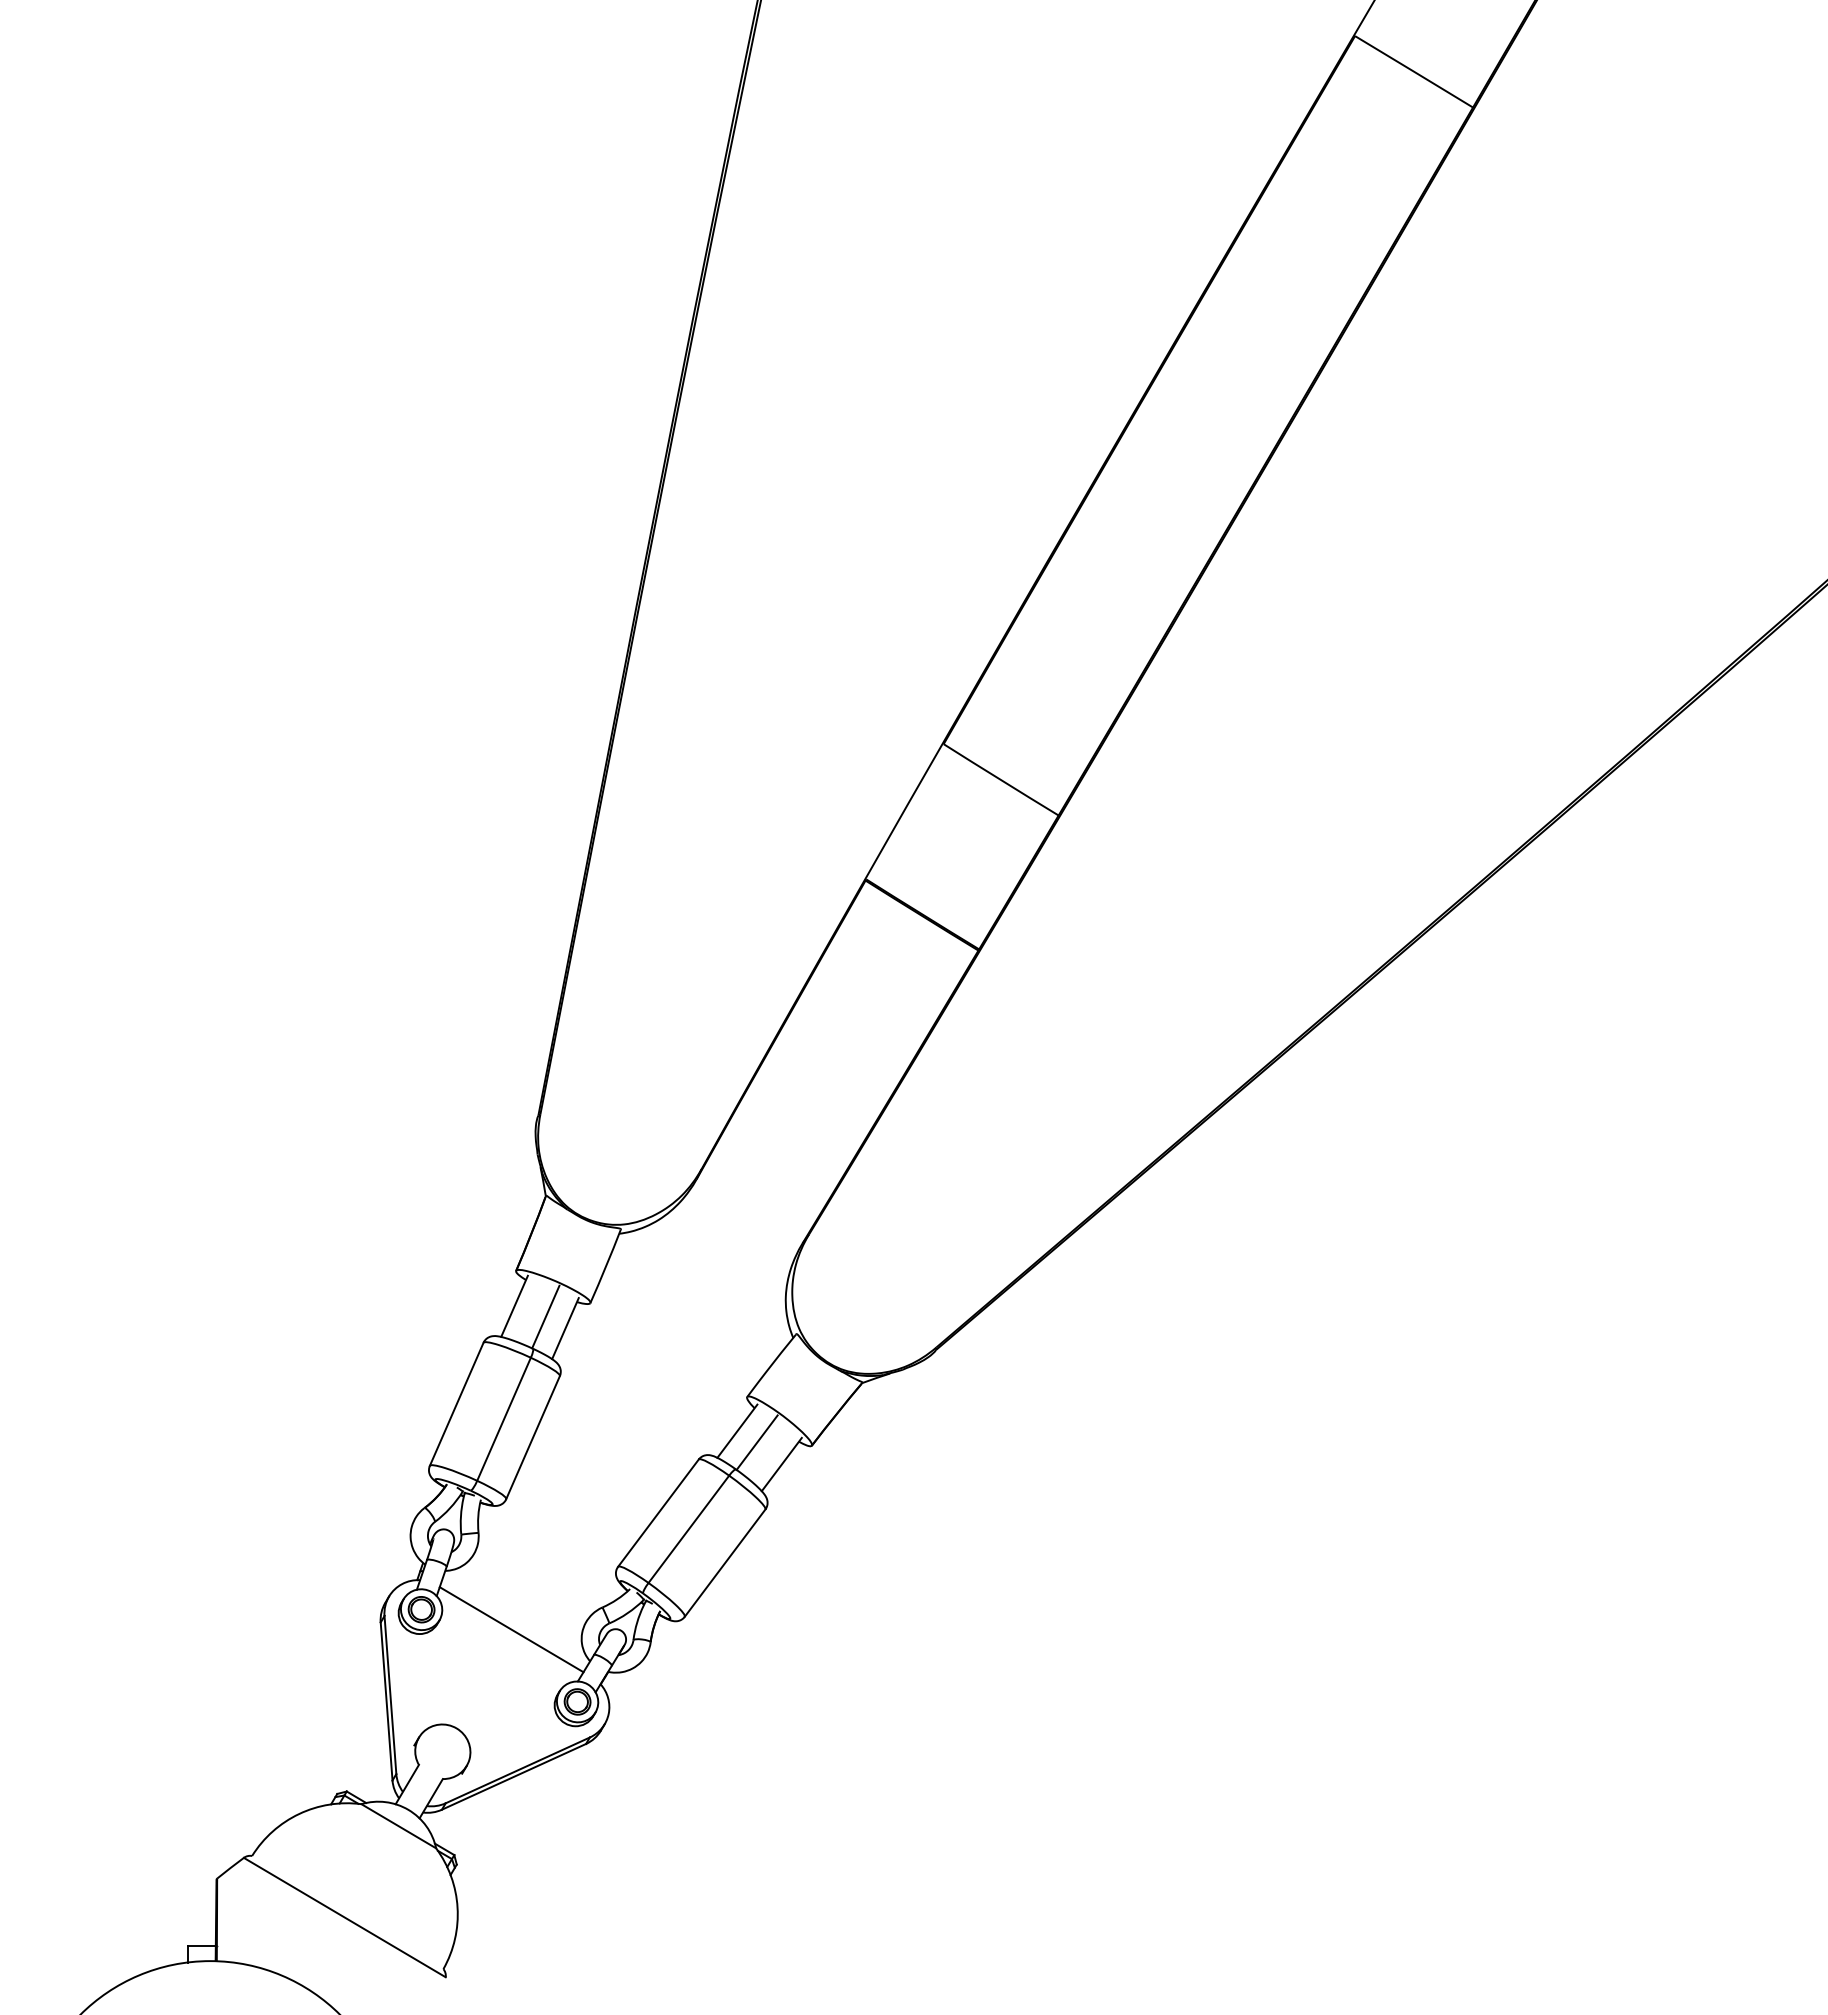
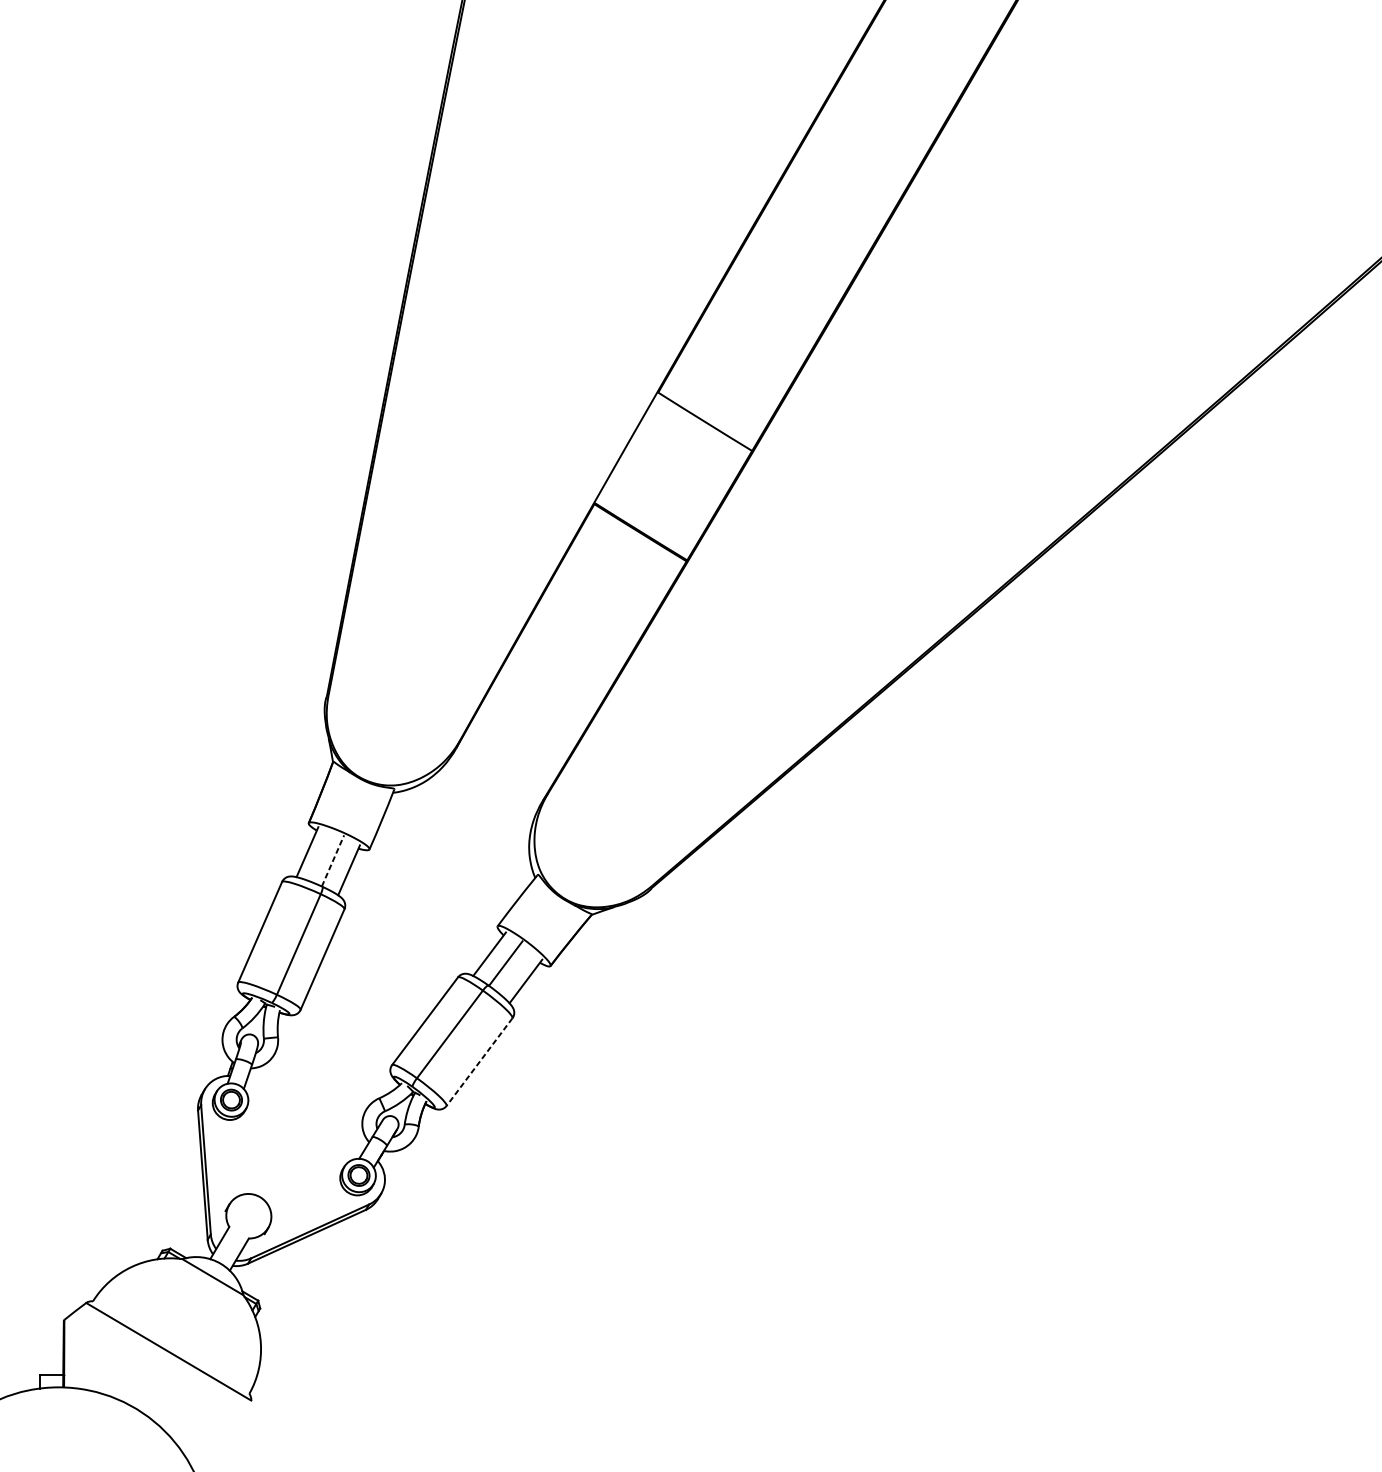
line: (546, 1316) -> (333, 860), solid -> dashed
line: (724, 1563) -> (479, 1062), solid -> dashed
line: (511, 1629) -> (304, 1116), removed

